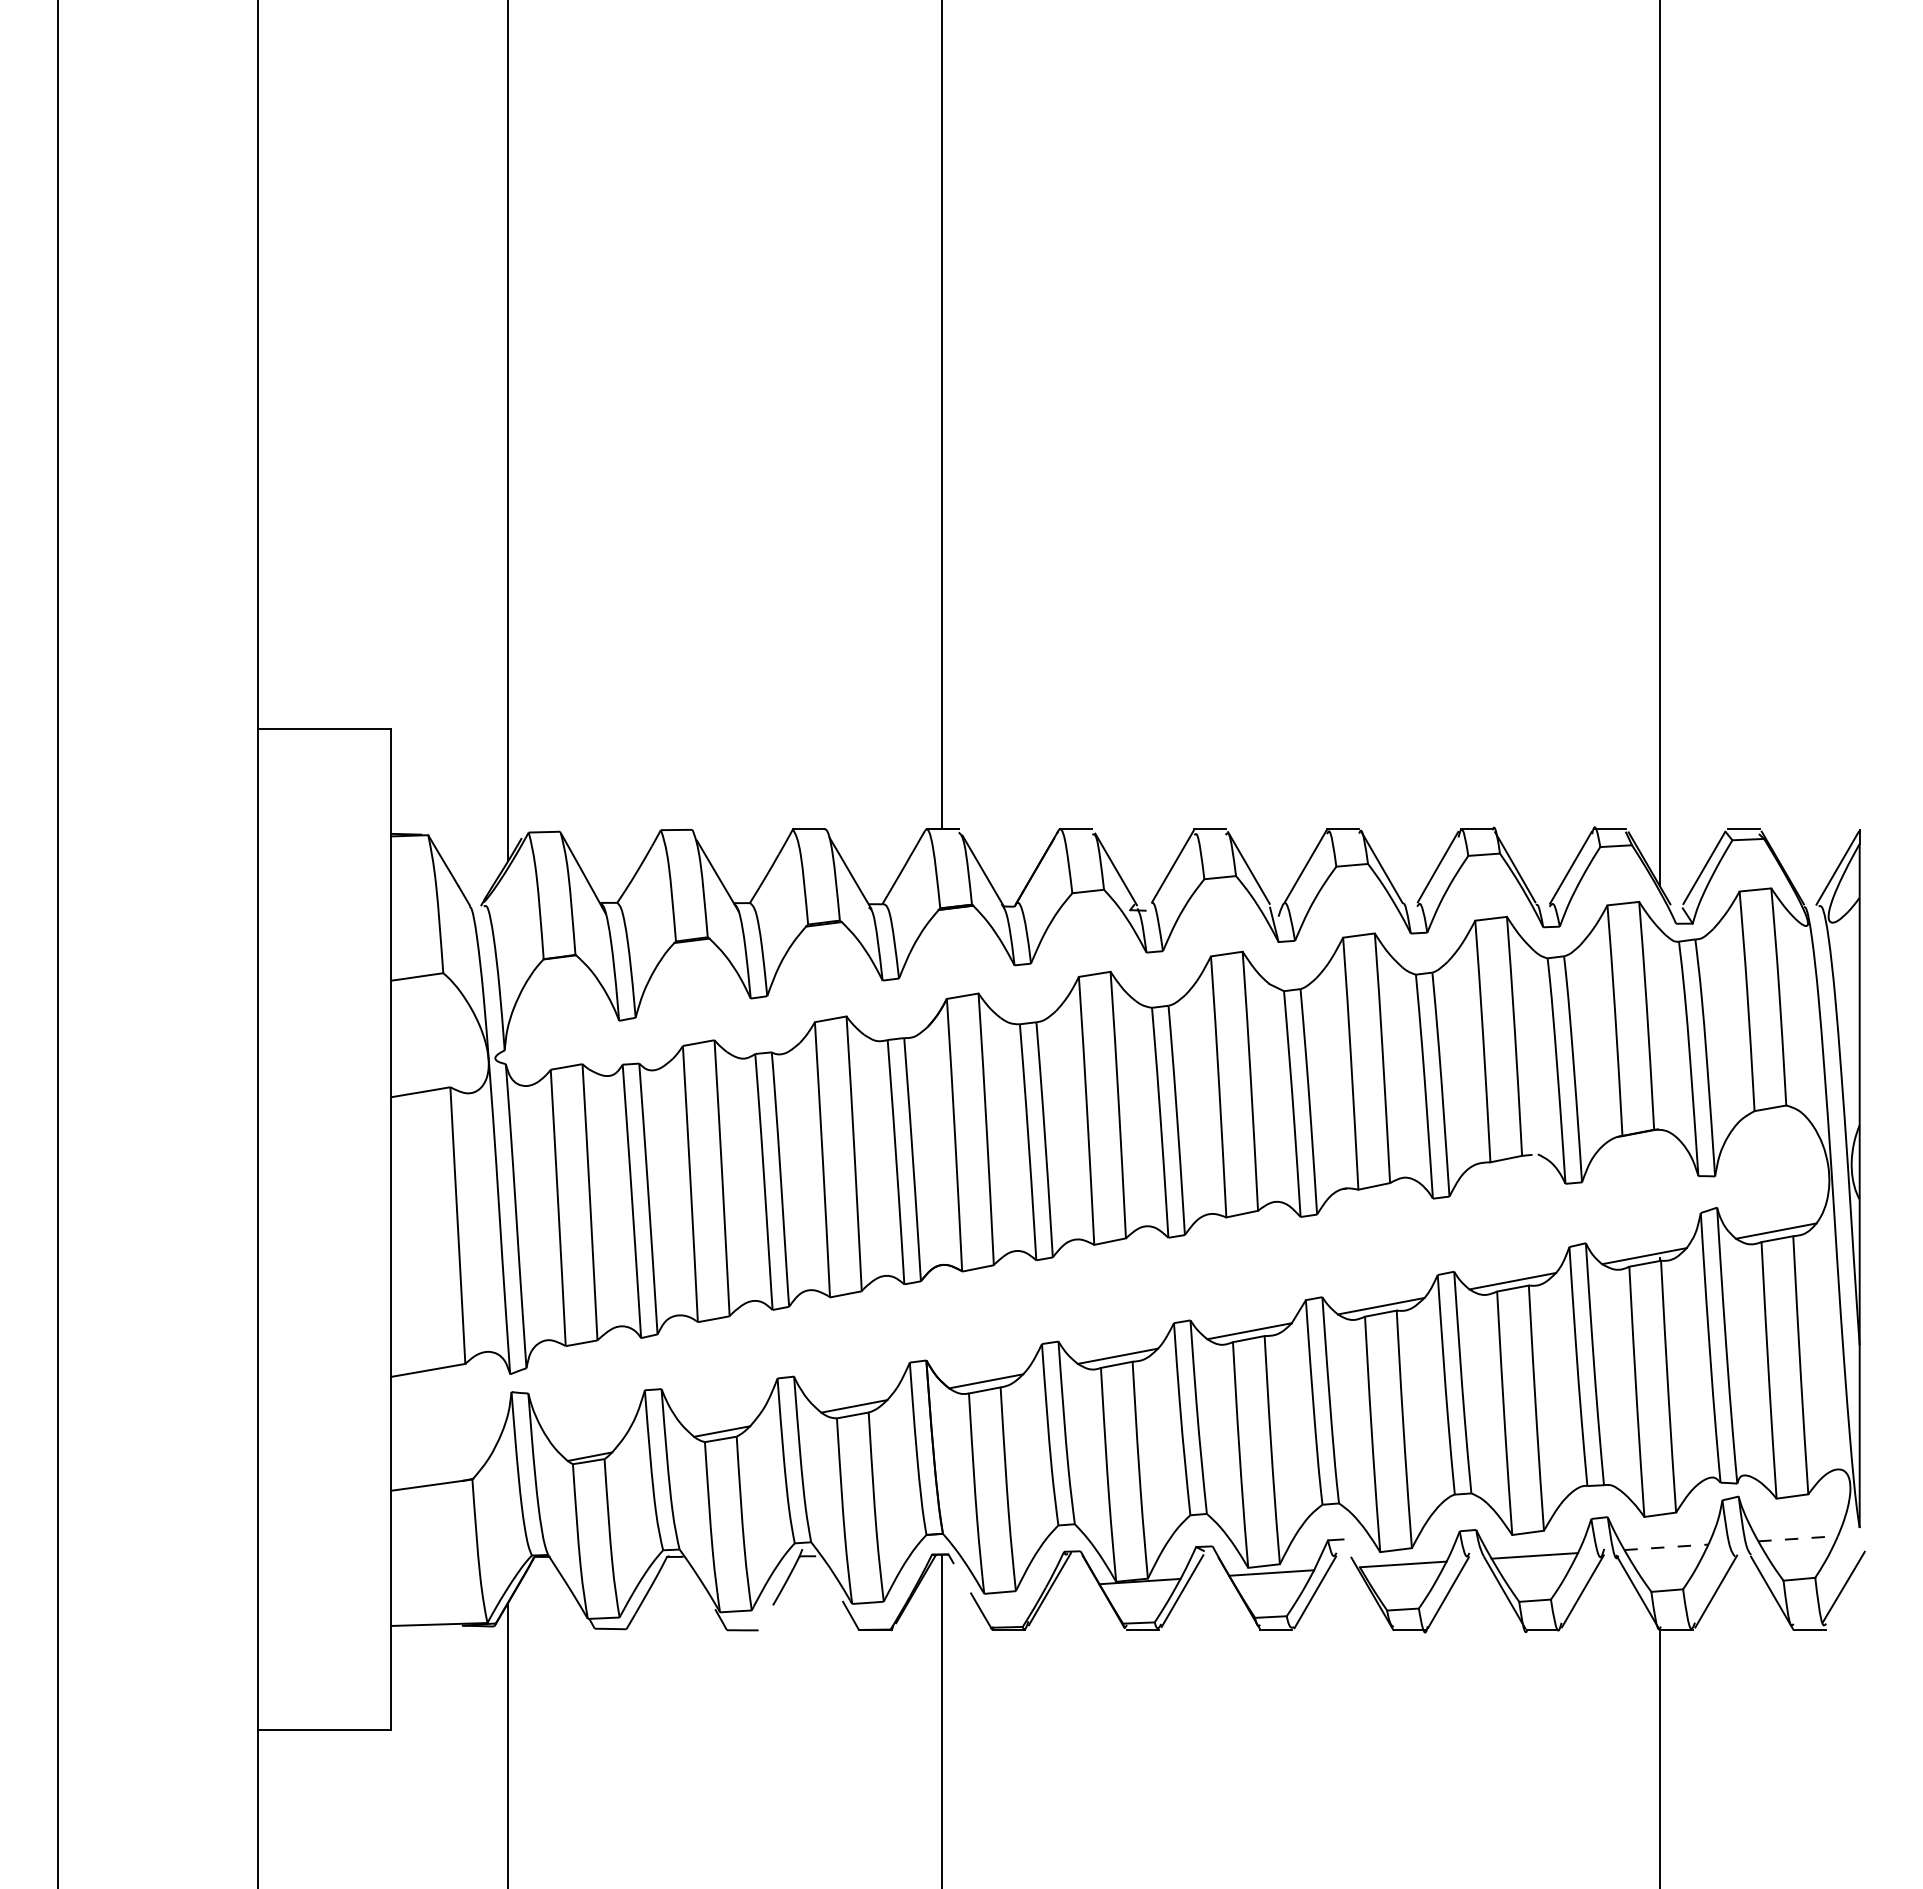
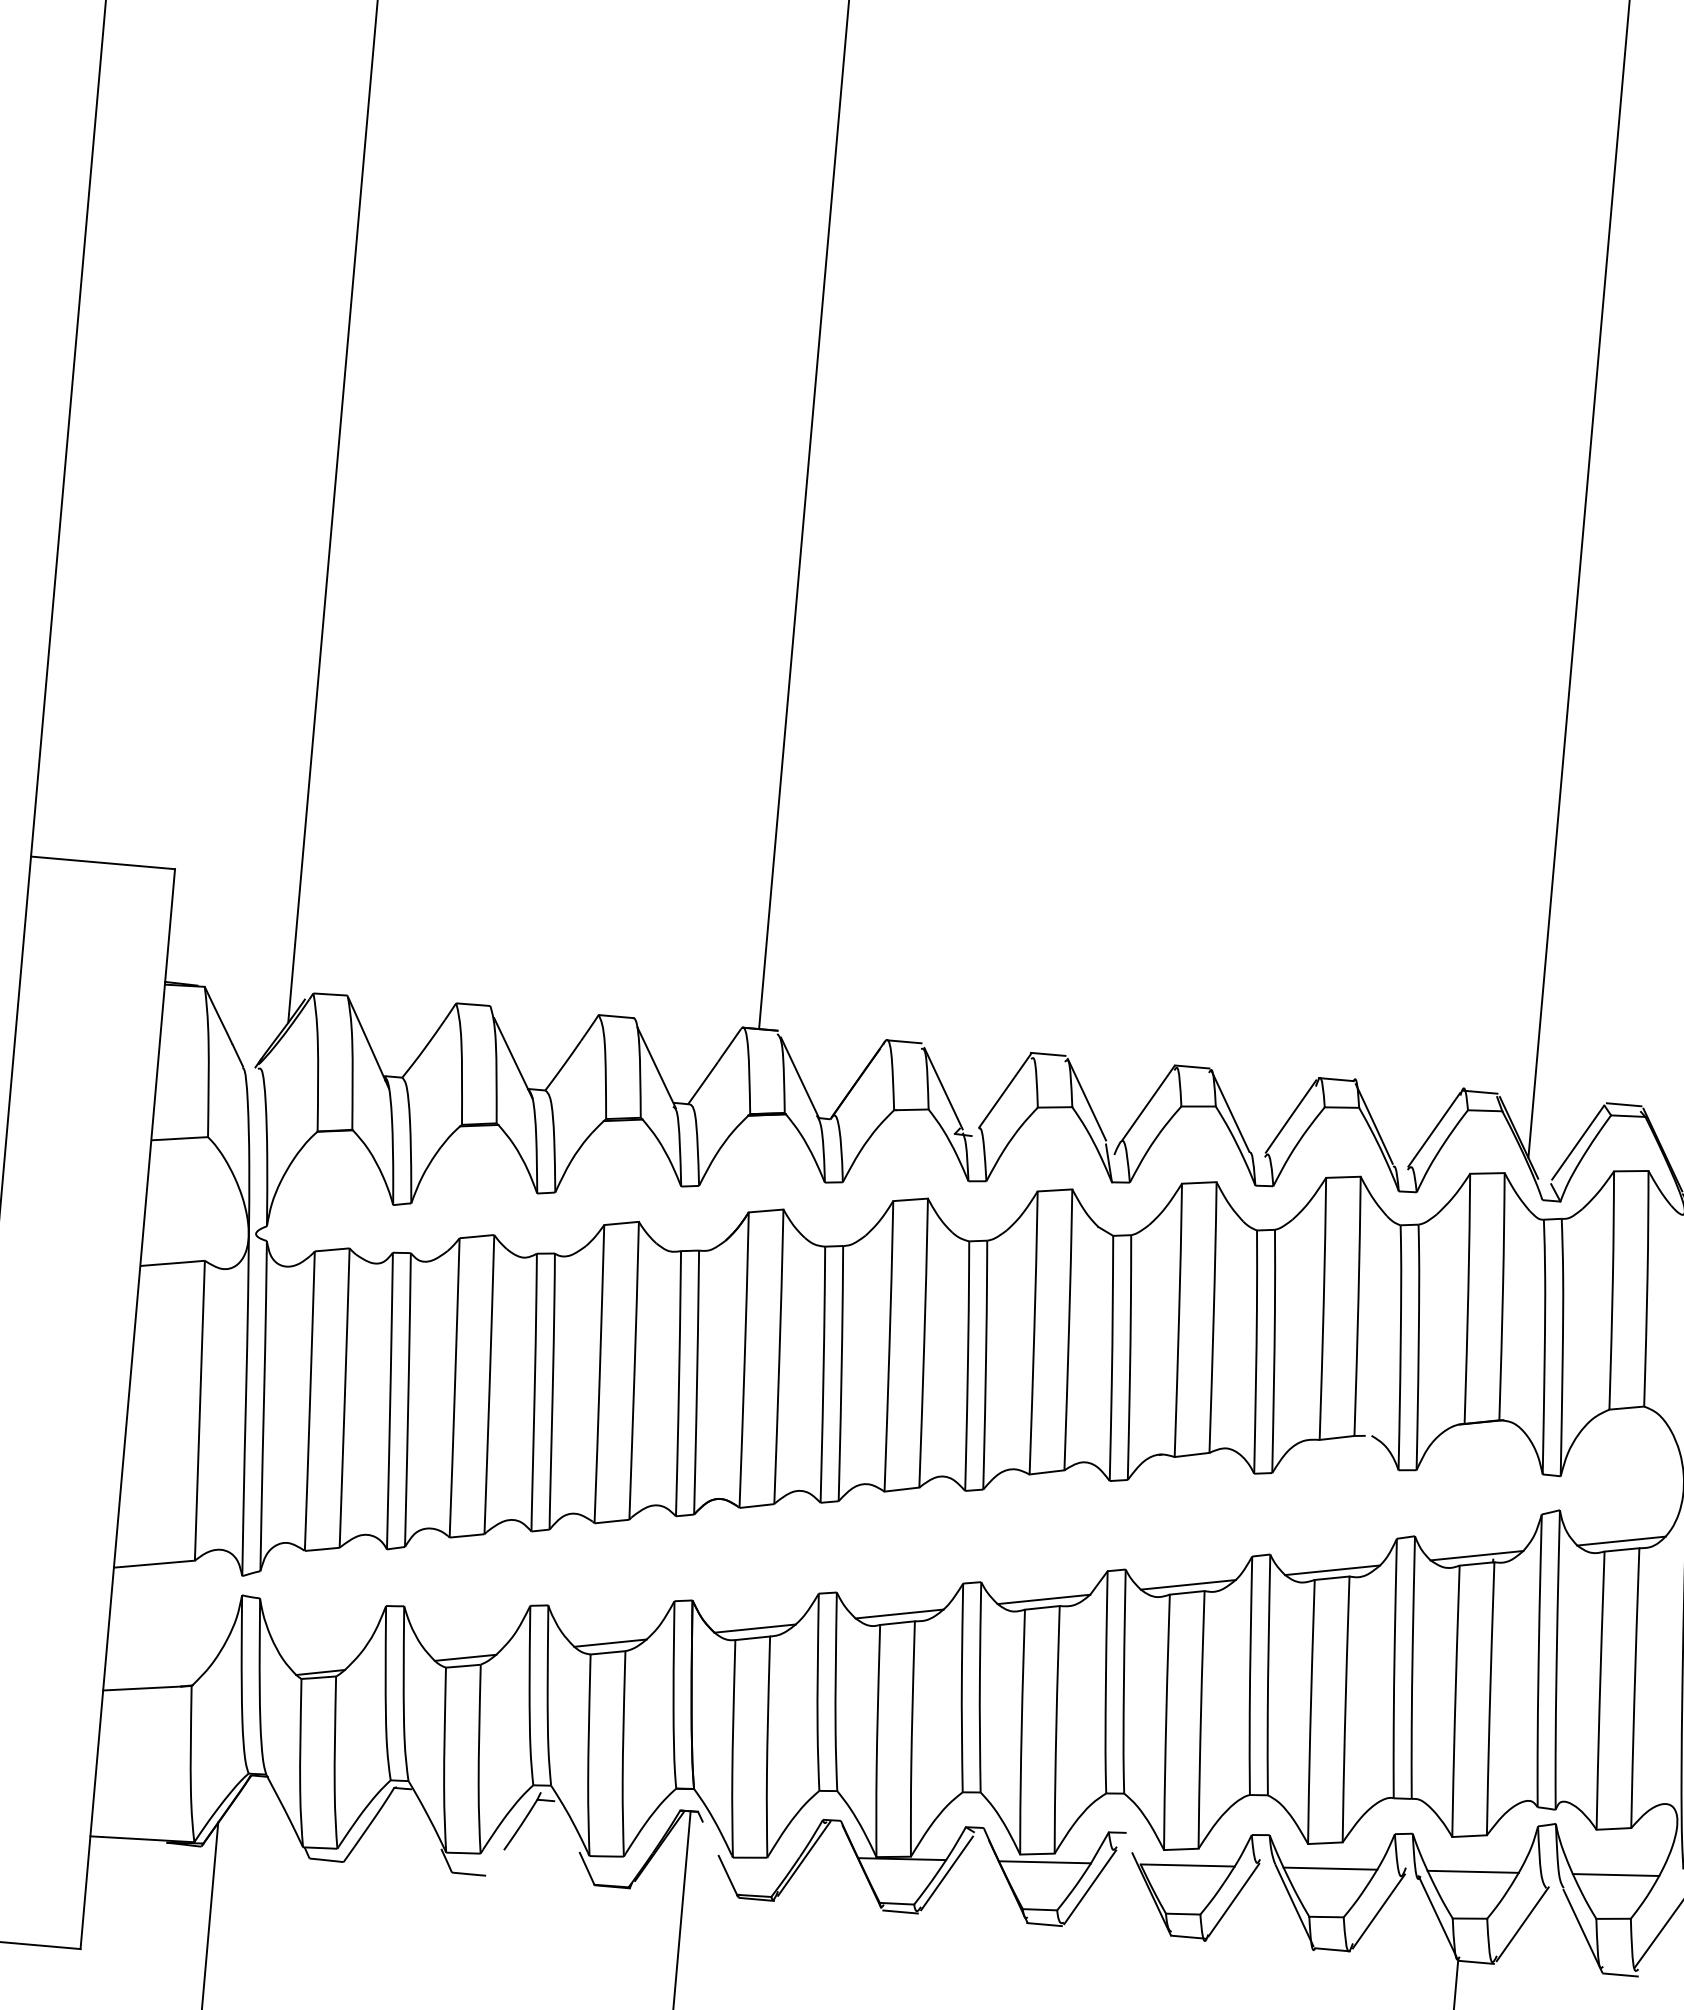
line: (1798, 1538) -> (1616, 1874), dashed -> solid
line: (1666, 1547) -> (1473, 1872), dashed -> solid

